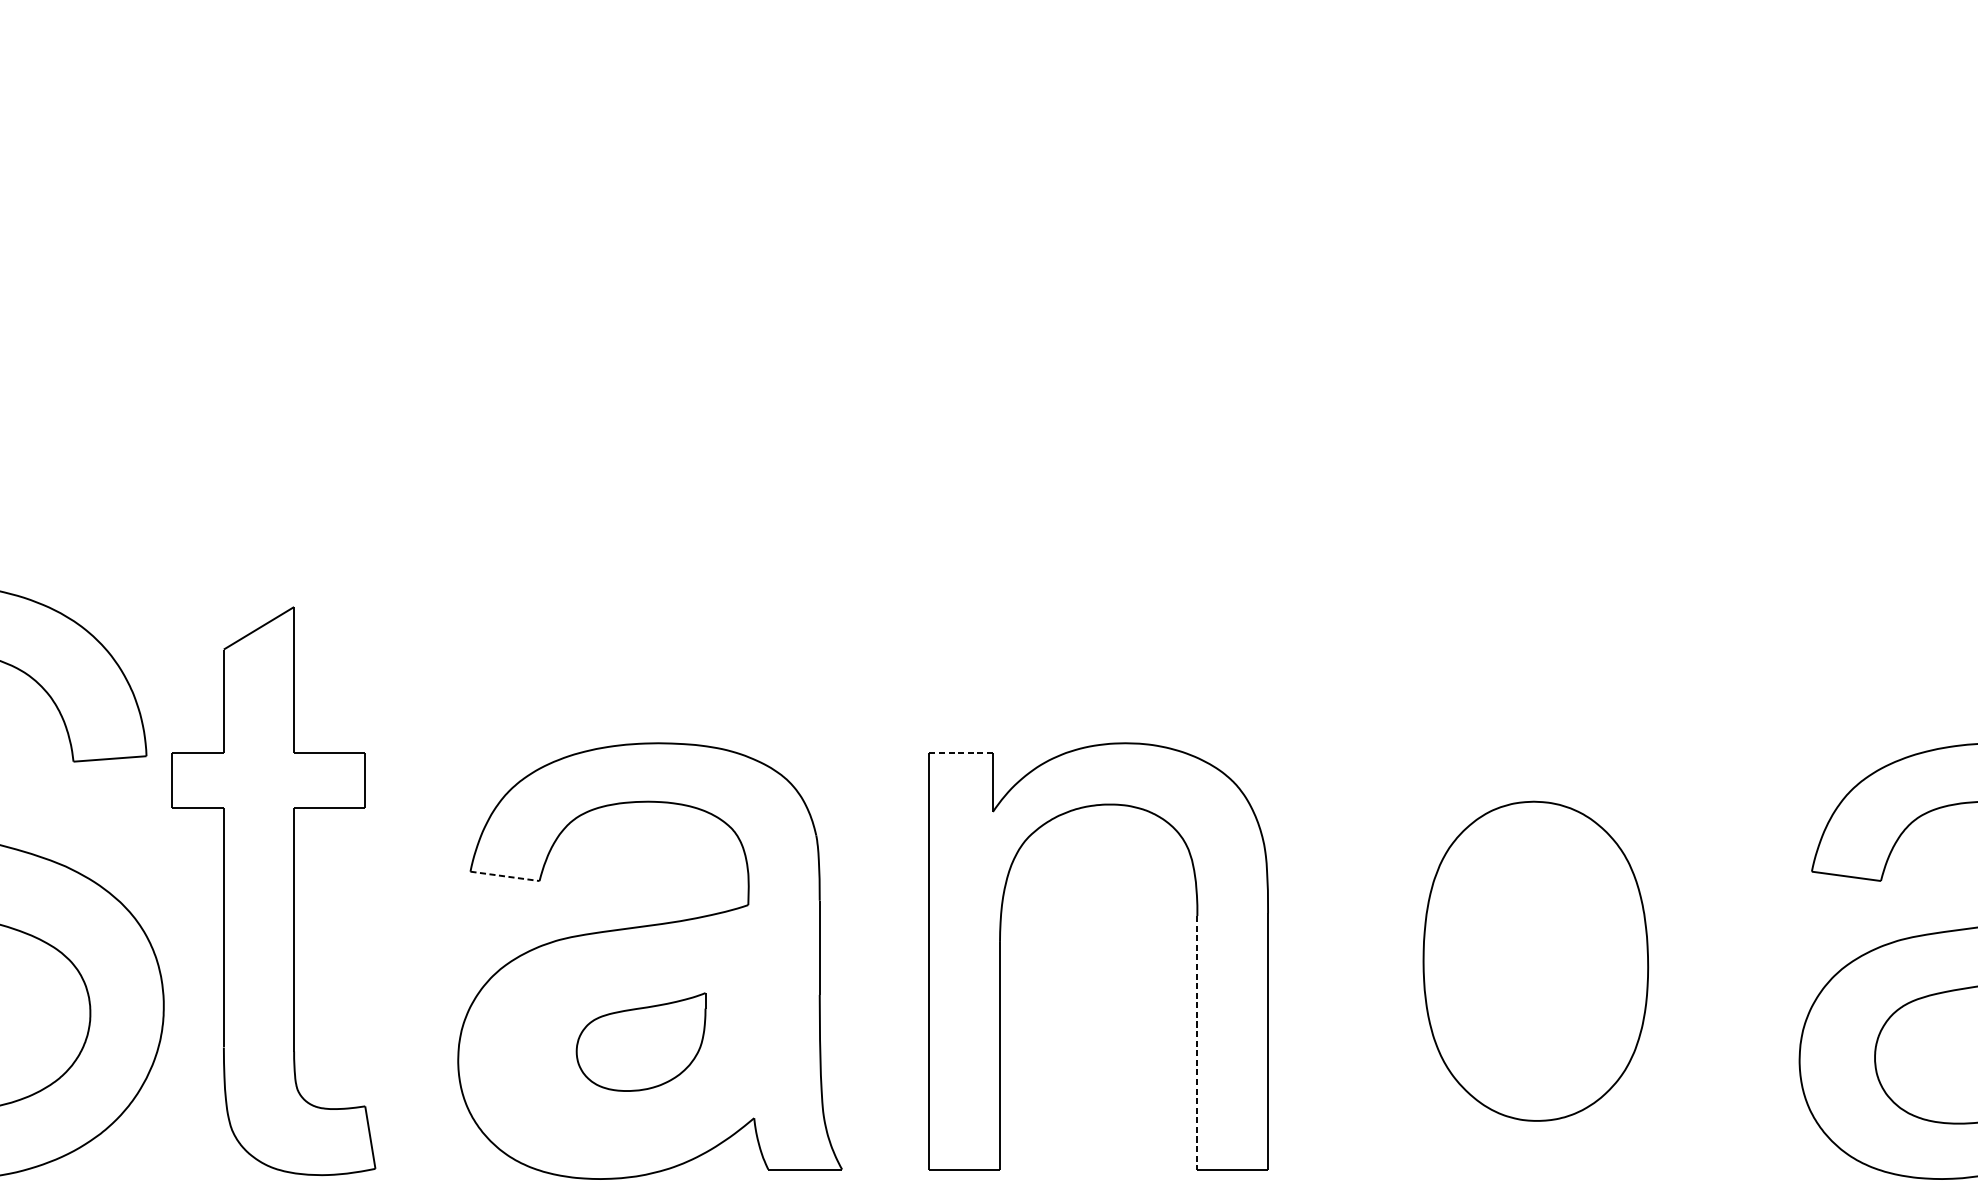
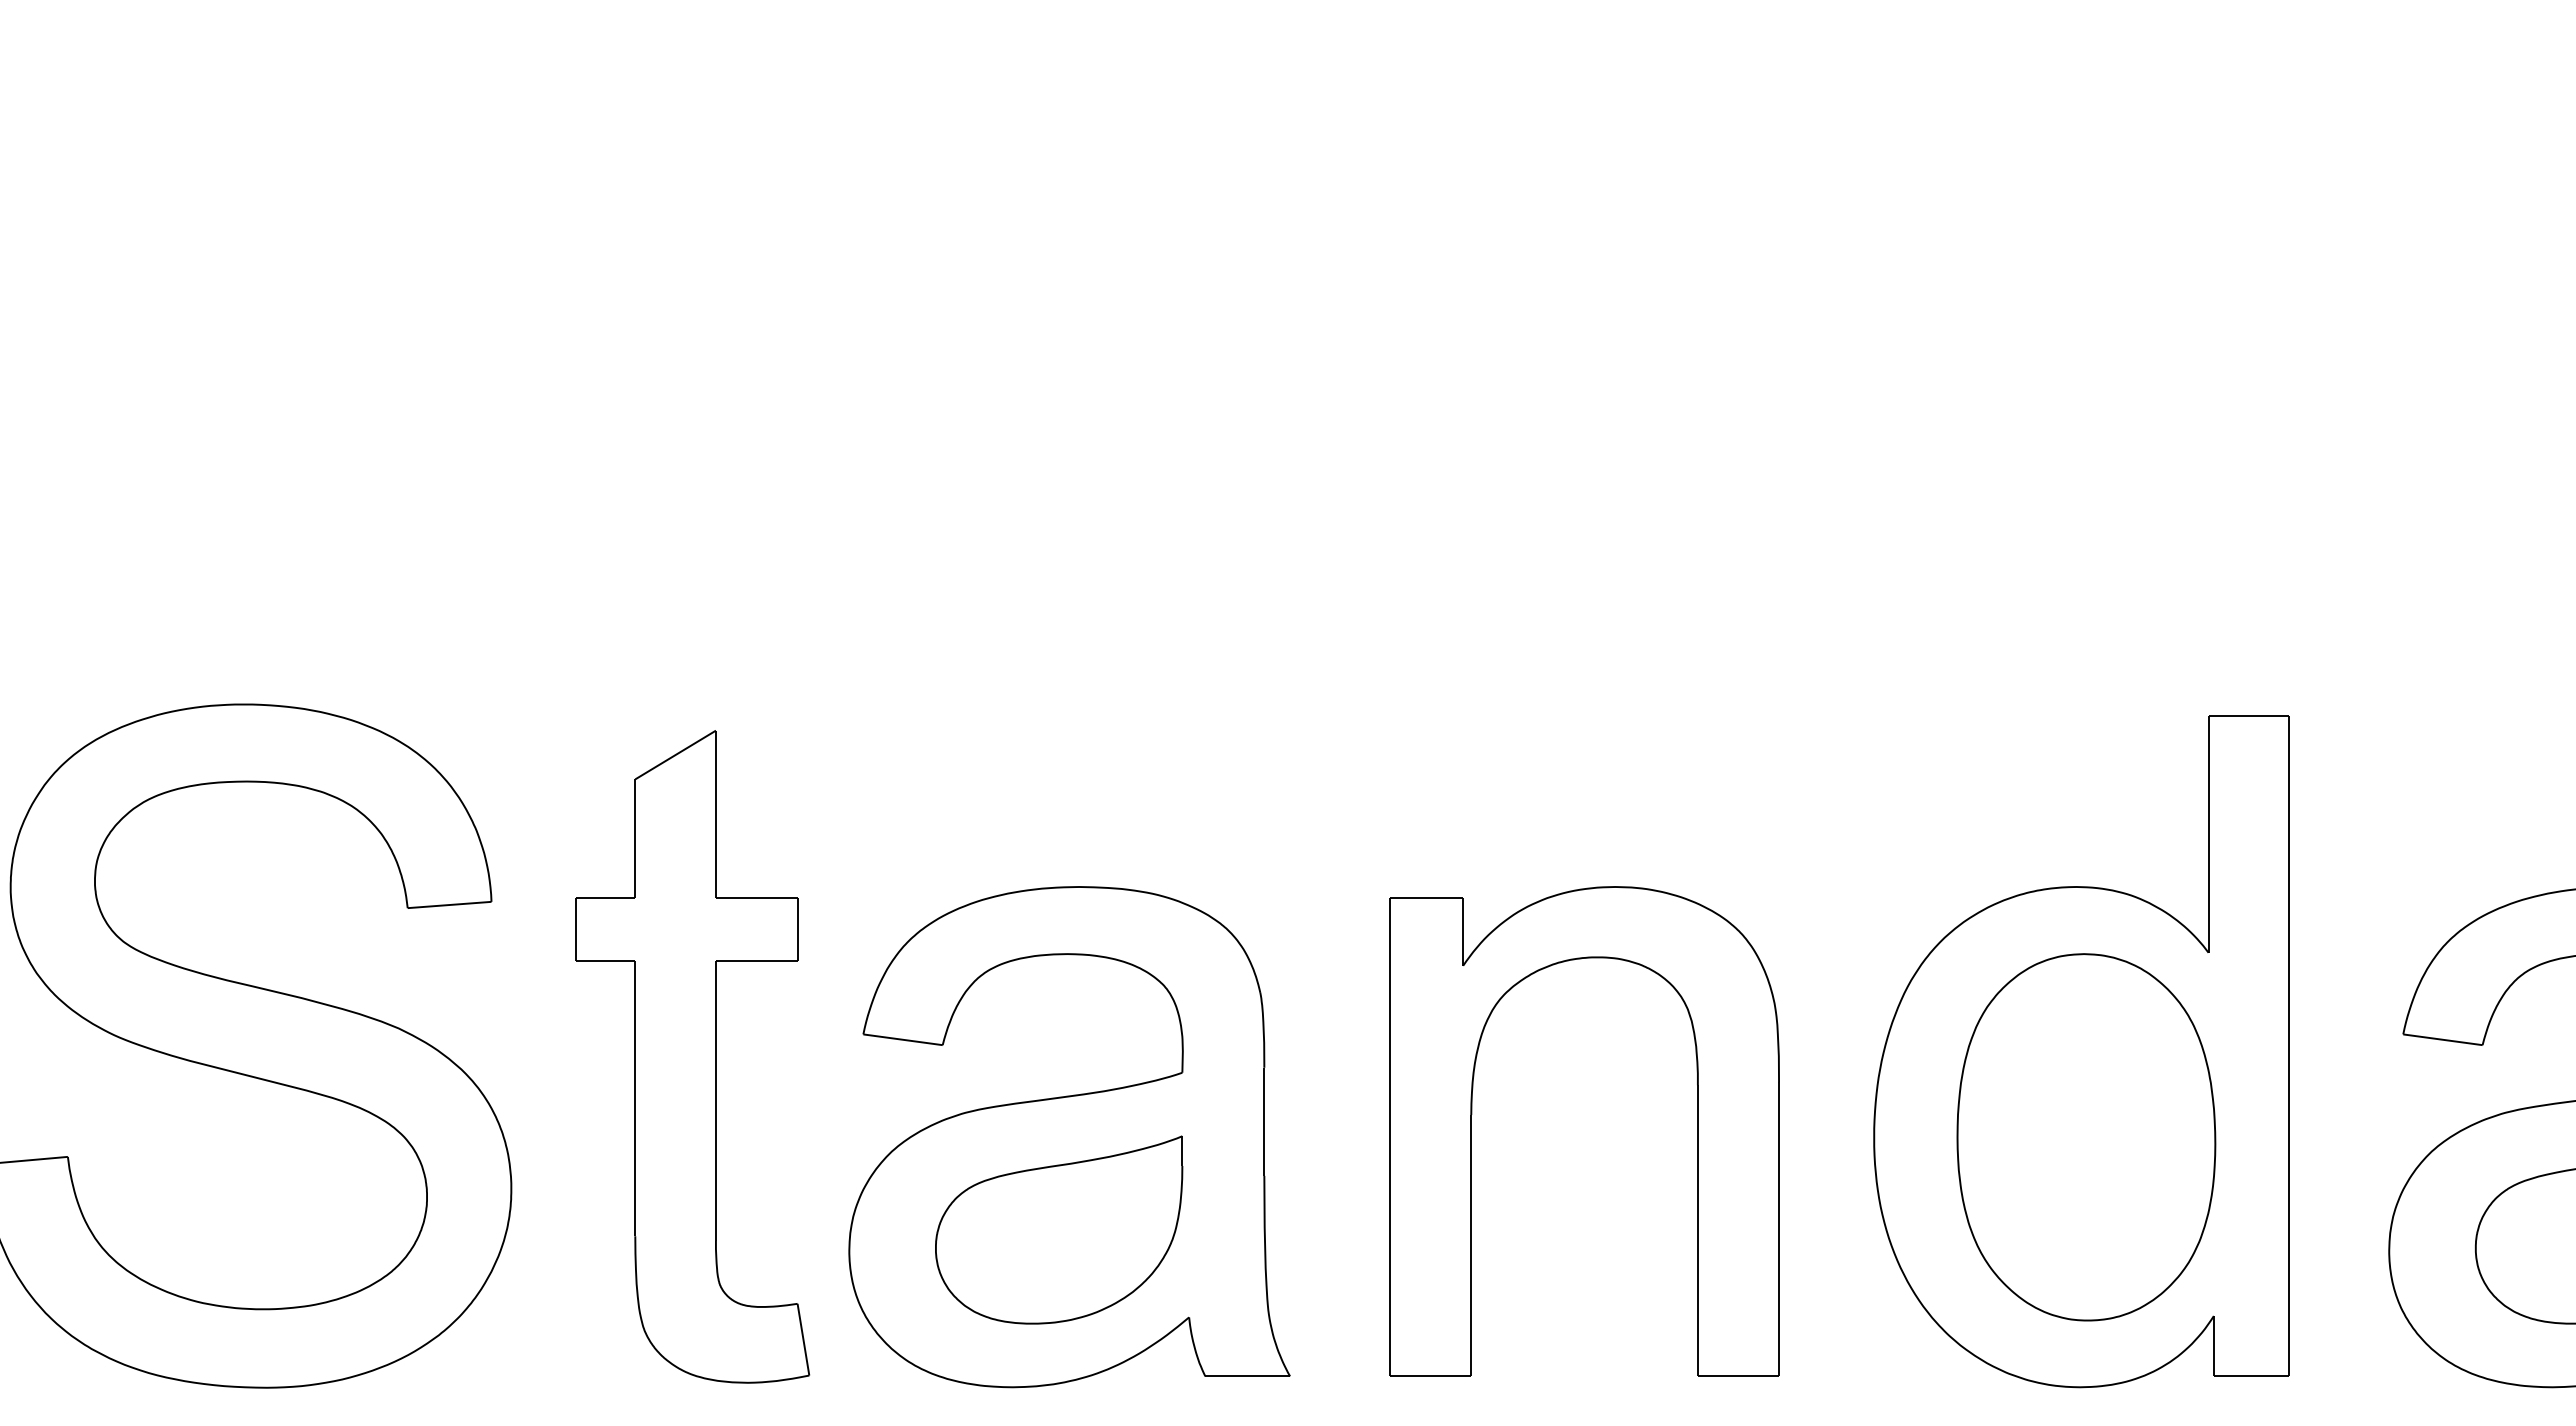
line: (961, 752) -> (1426, 897), dashed -> solid
line: (505, 876) -> (903, 1039), dashed -> solid
part: (1531, 886) -> (2081, 1051), added
part: (273, 890) -> (692, 1056), moved
part: (641, 1041) -> (1059, 1229), size x1.67
line: (1197, 1042) -> (1697, 1230), dashed -> solid

